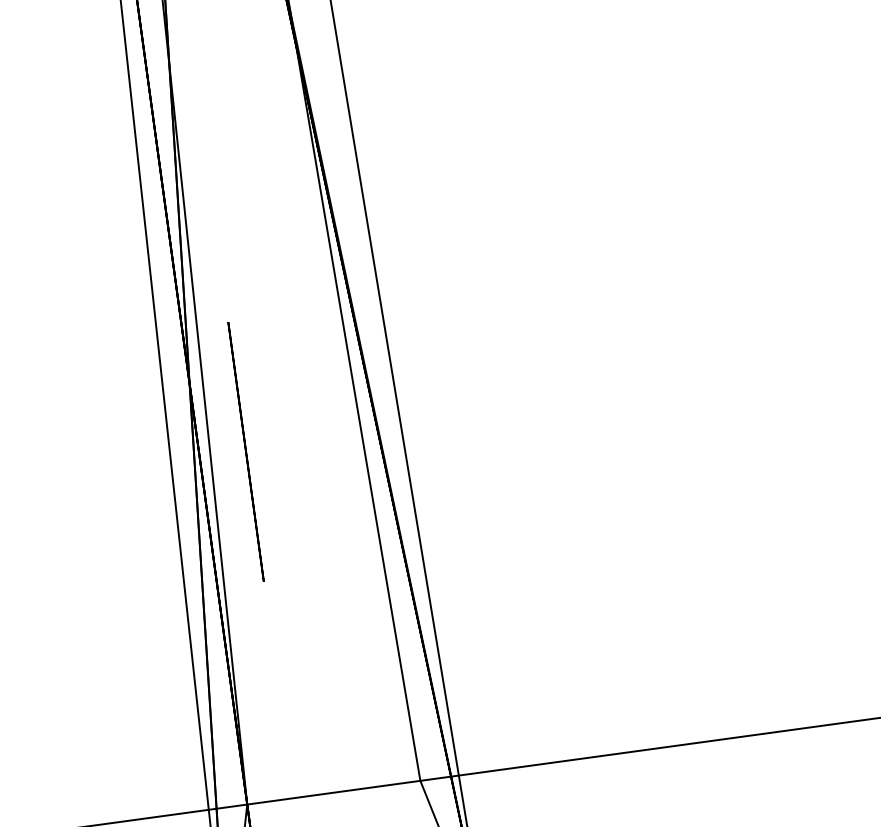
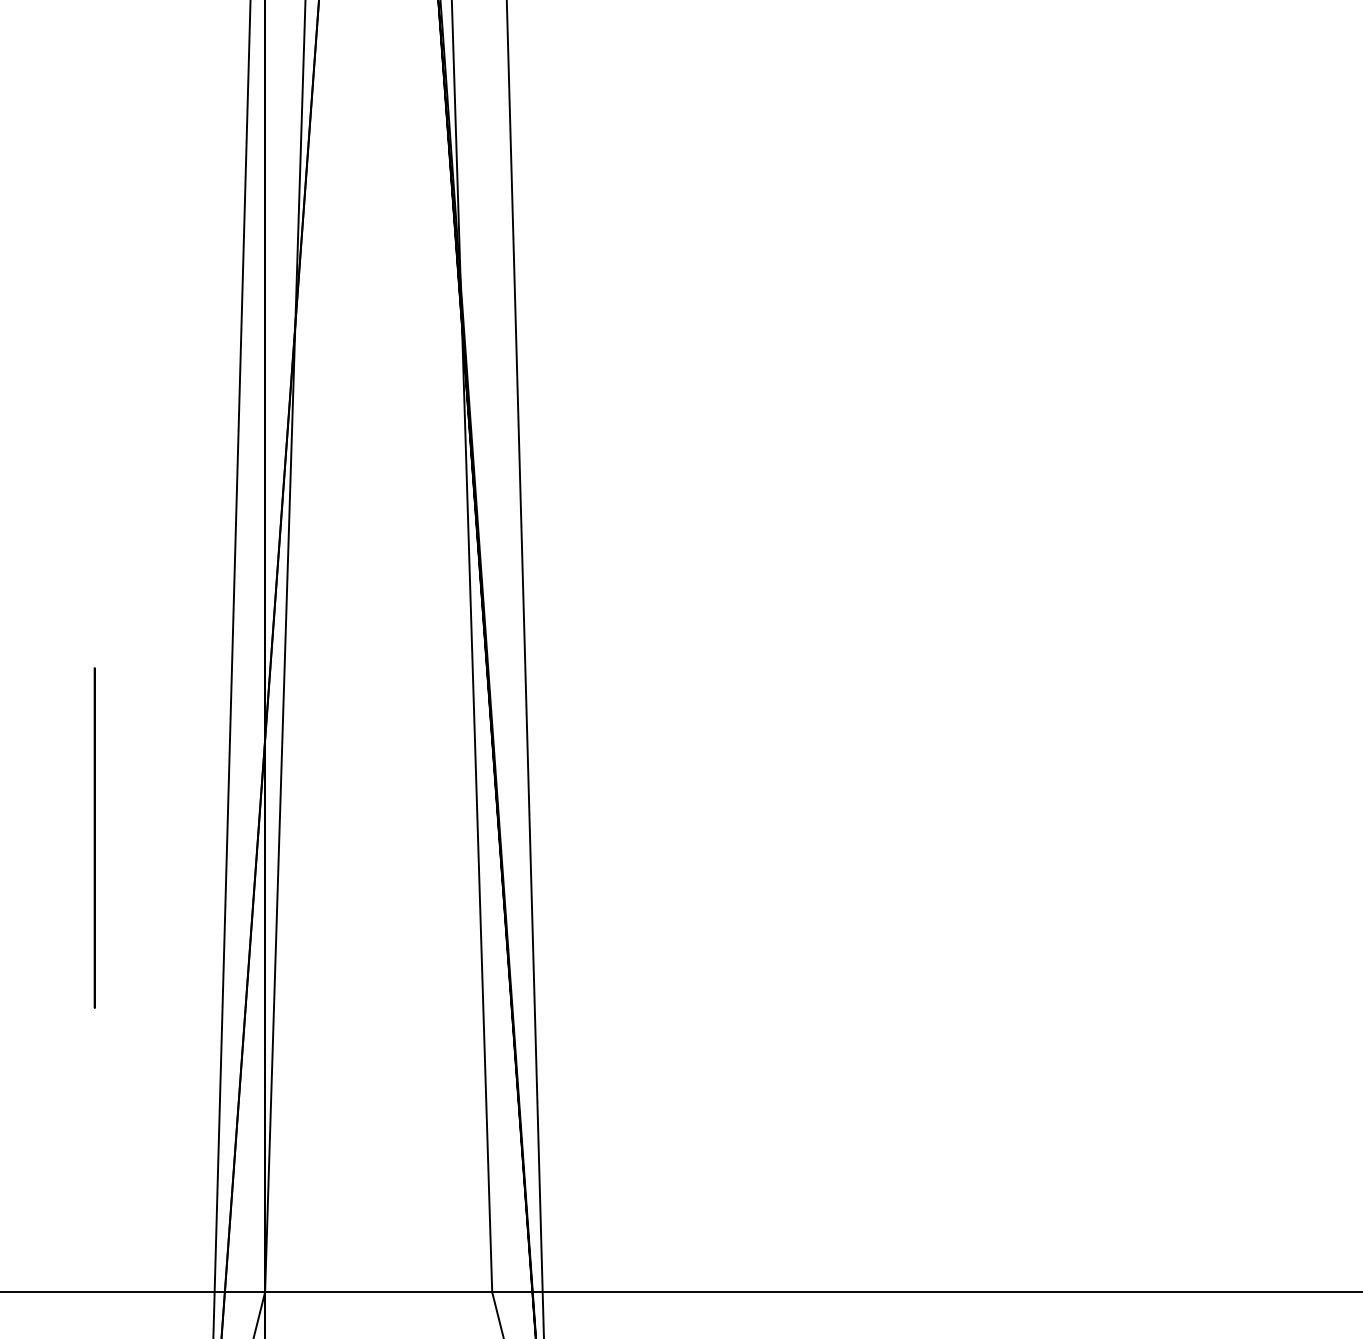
circle: (245, 451) -> (94, 837), moved

